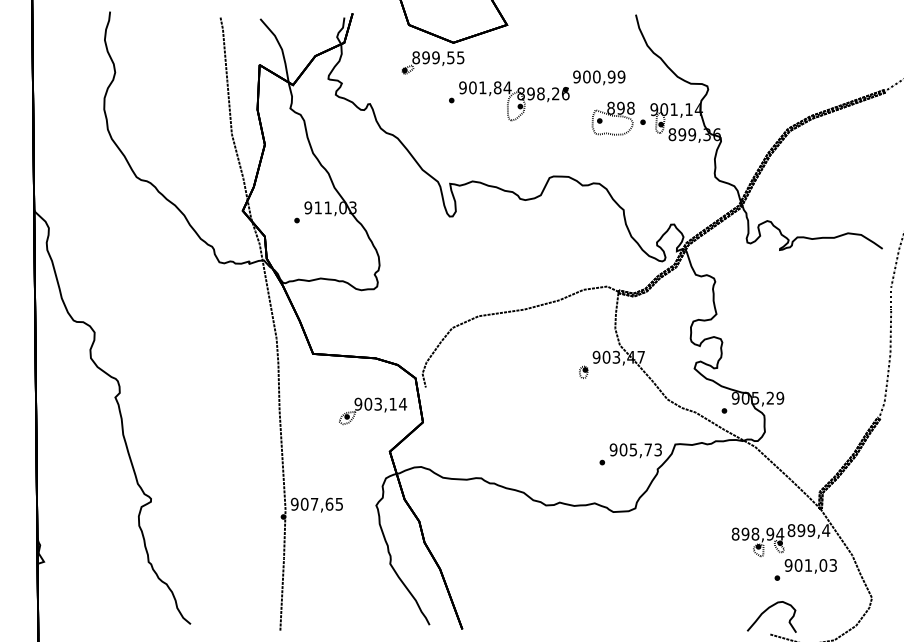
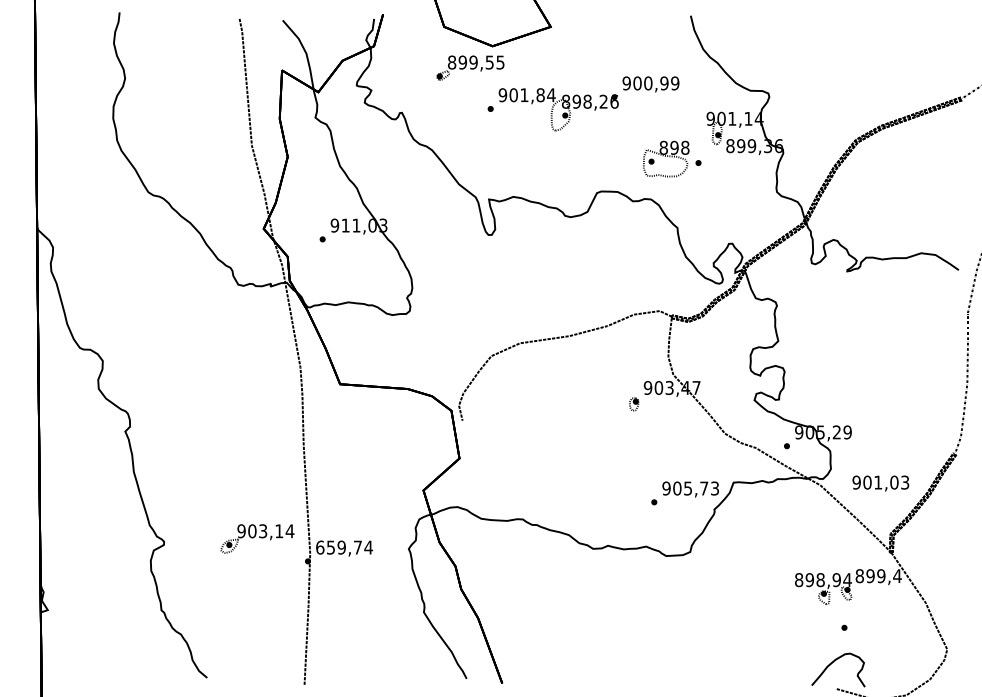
part: (618, 118) -> (671, 158), moved
part: (373, 411) -> (257, 539), moved
text: (316, 503) -> (343, 546), 907,65 -> 659,74
text: (810, 566) -> (880, 483), moved

